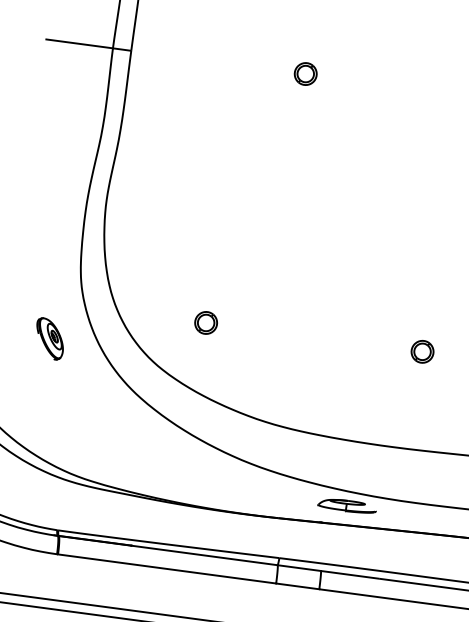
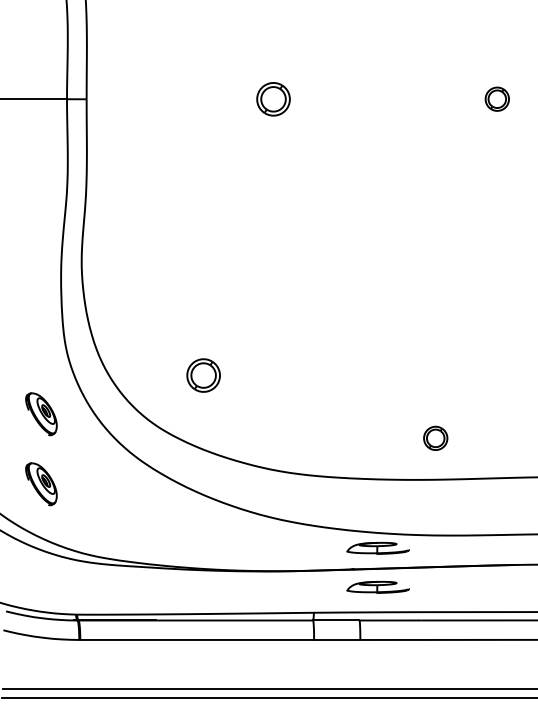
part: (305, 73) -> (273, 98), size x1.4
part: (206, 322) -> (203, 374), size x1.4
part: (422, 350) -> (435, 437), moved
part: (41, 404) -> (41, 484), added
part: (341, 541) -> (377, 586), added

